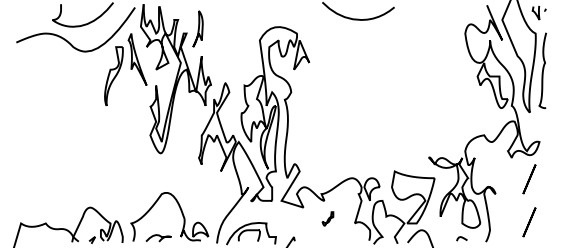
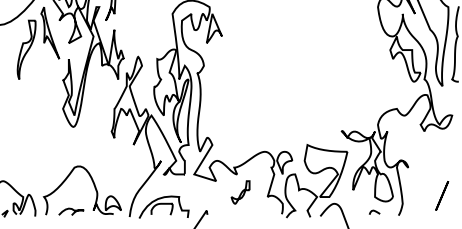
line: (529, 179) -> (442, 153), removed
part: (327, 218) -> (240, 192), size x1.67

